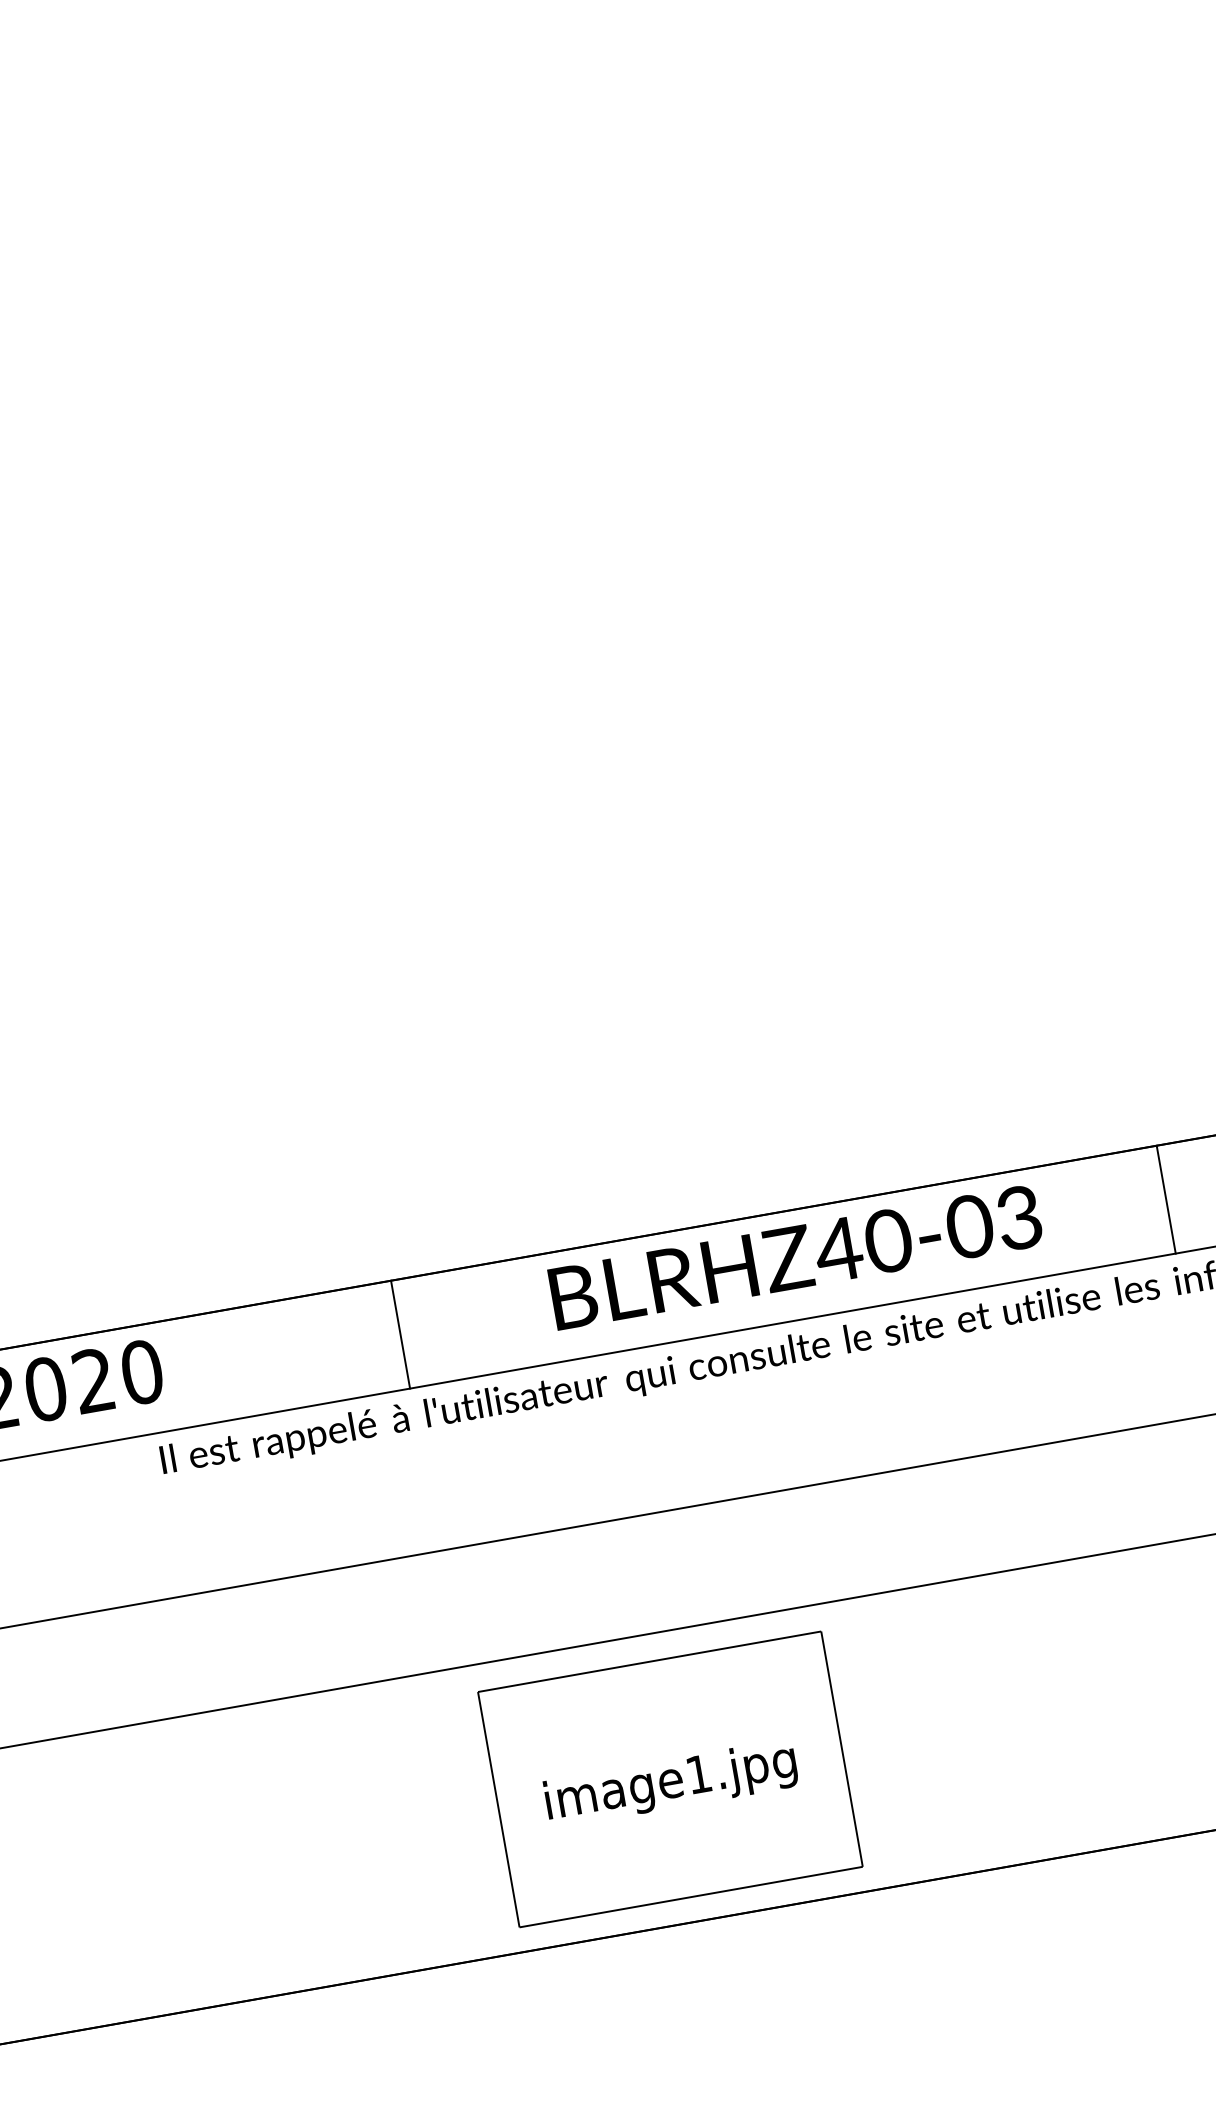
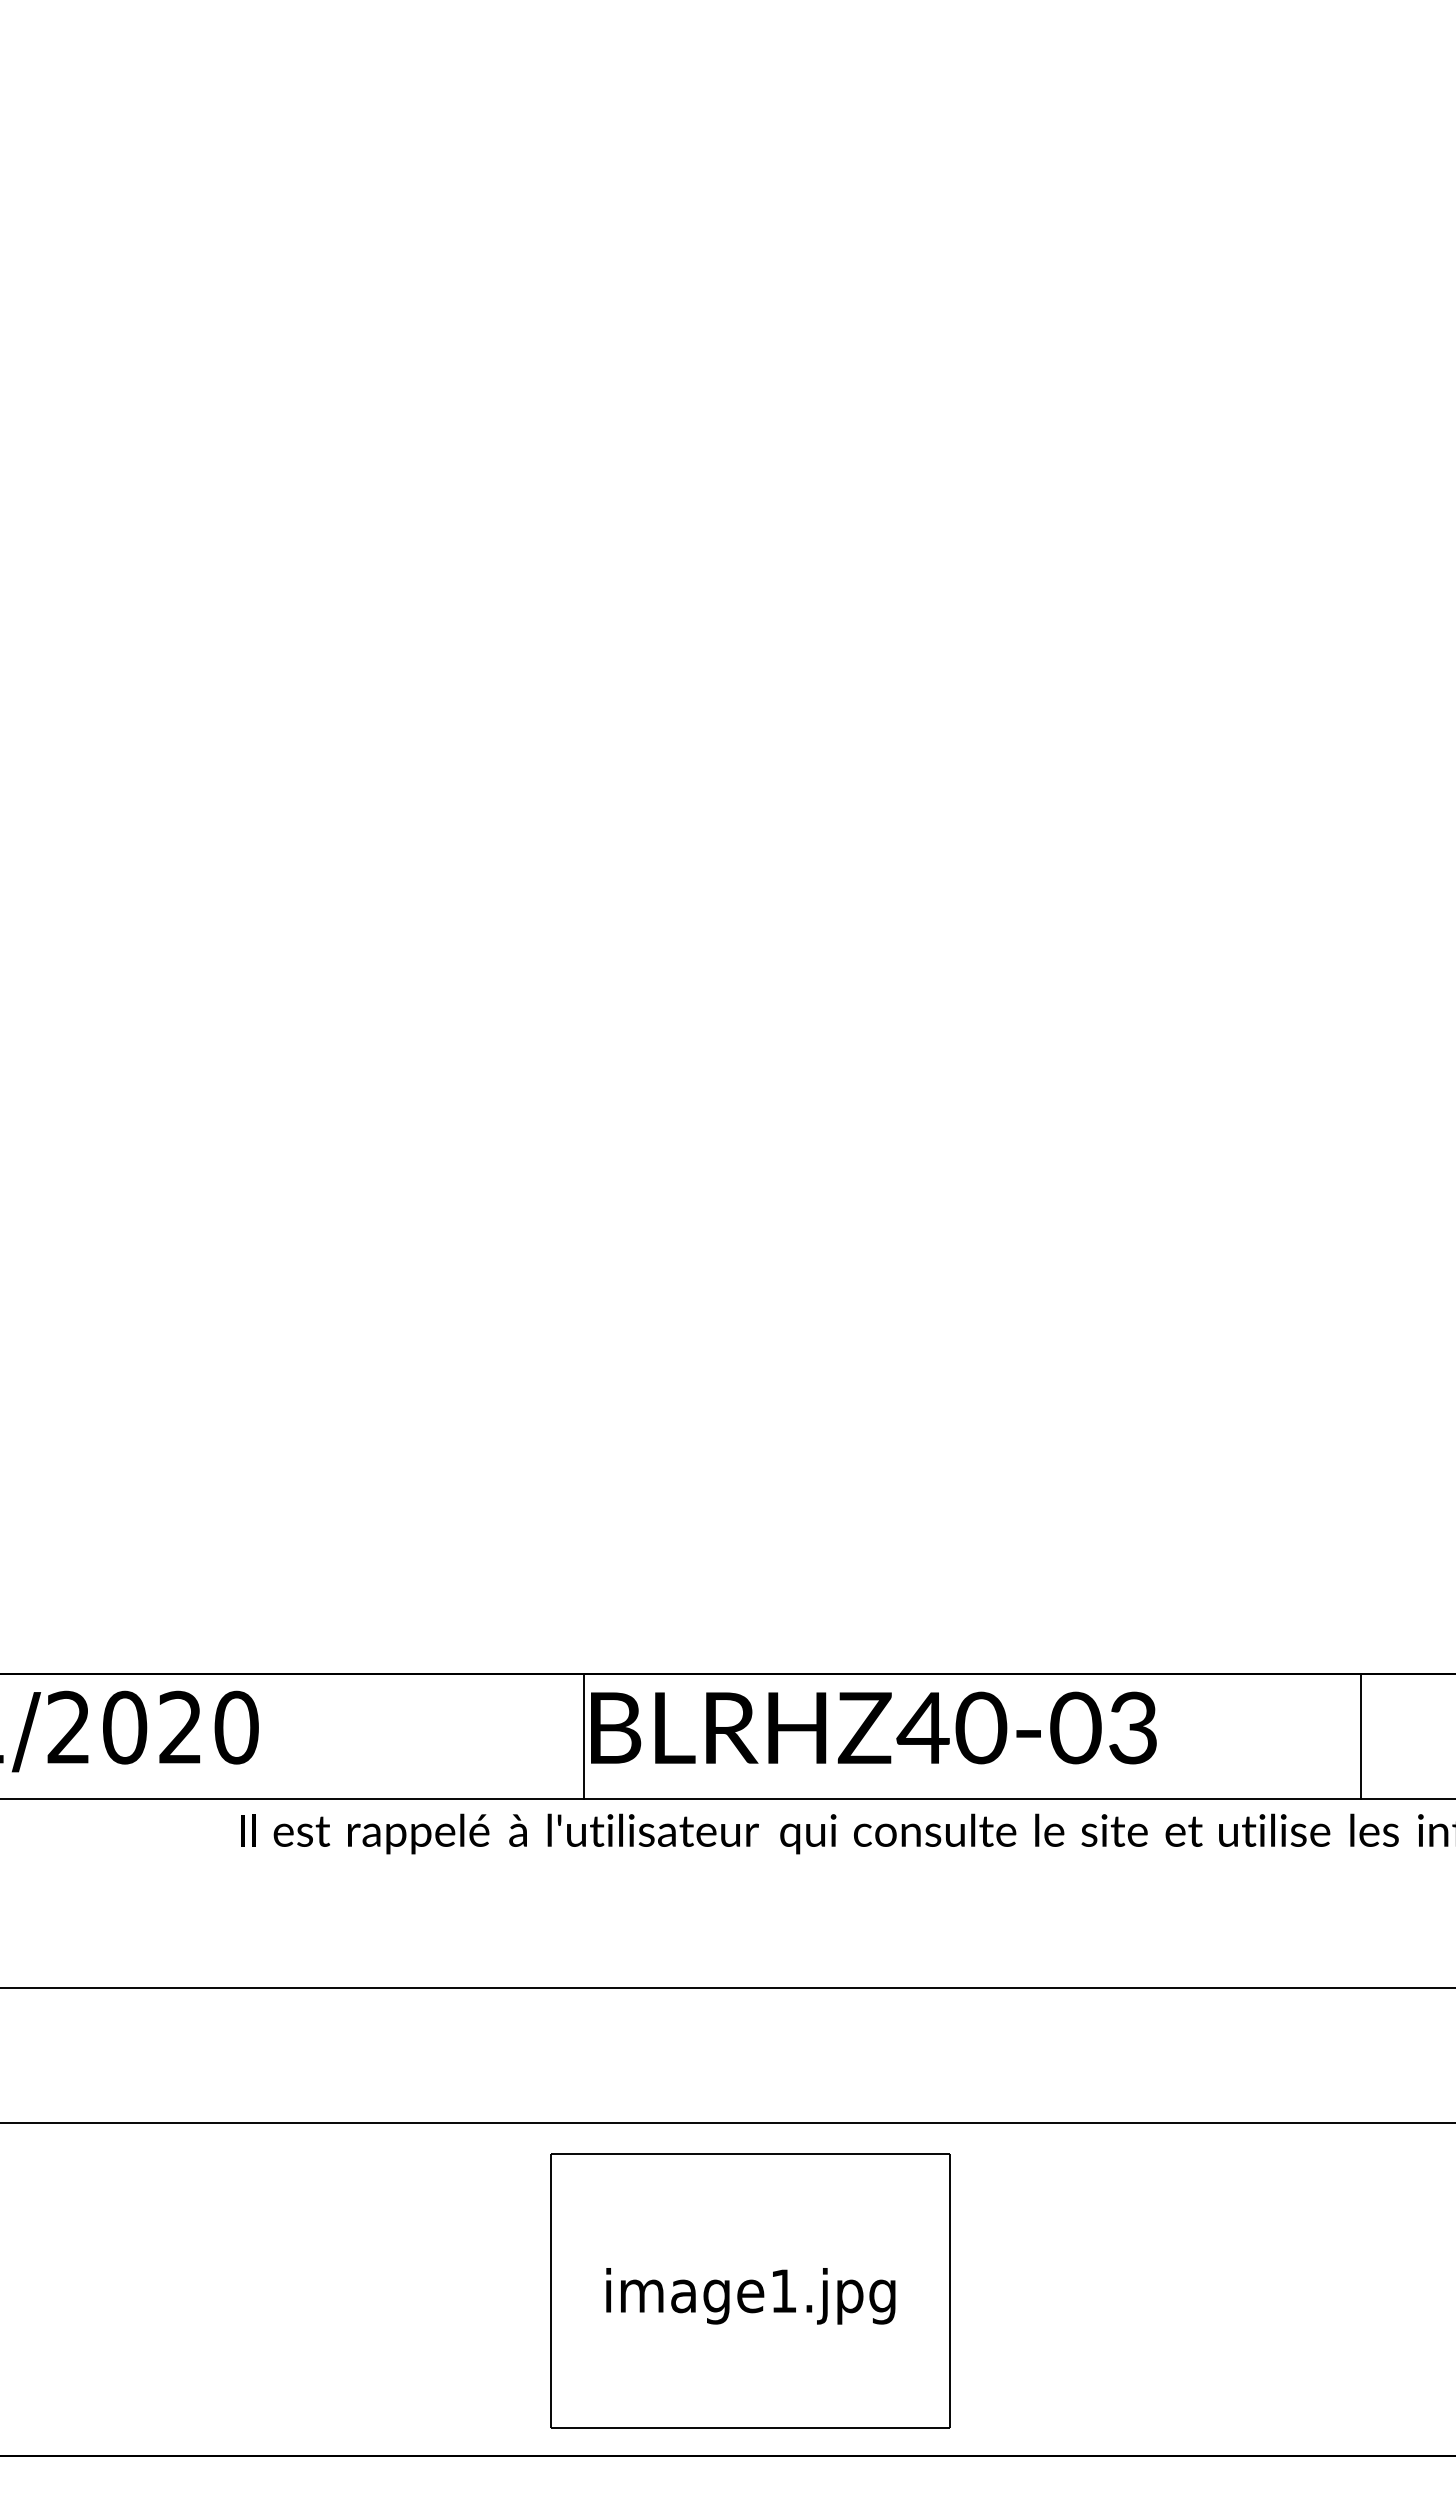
line: (1166, 1199) -> (1361, 1736), moved
text: (795, 1256) -> (873, 1727), moved
line: (400, 1334) -> (584, 1736), moved

